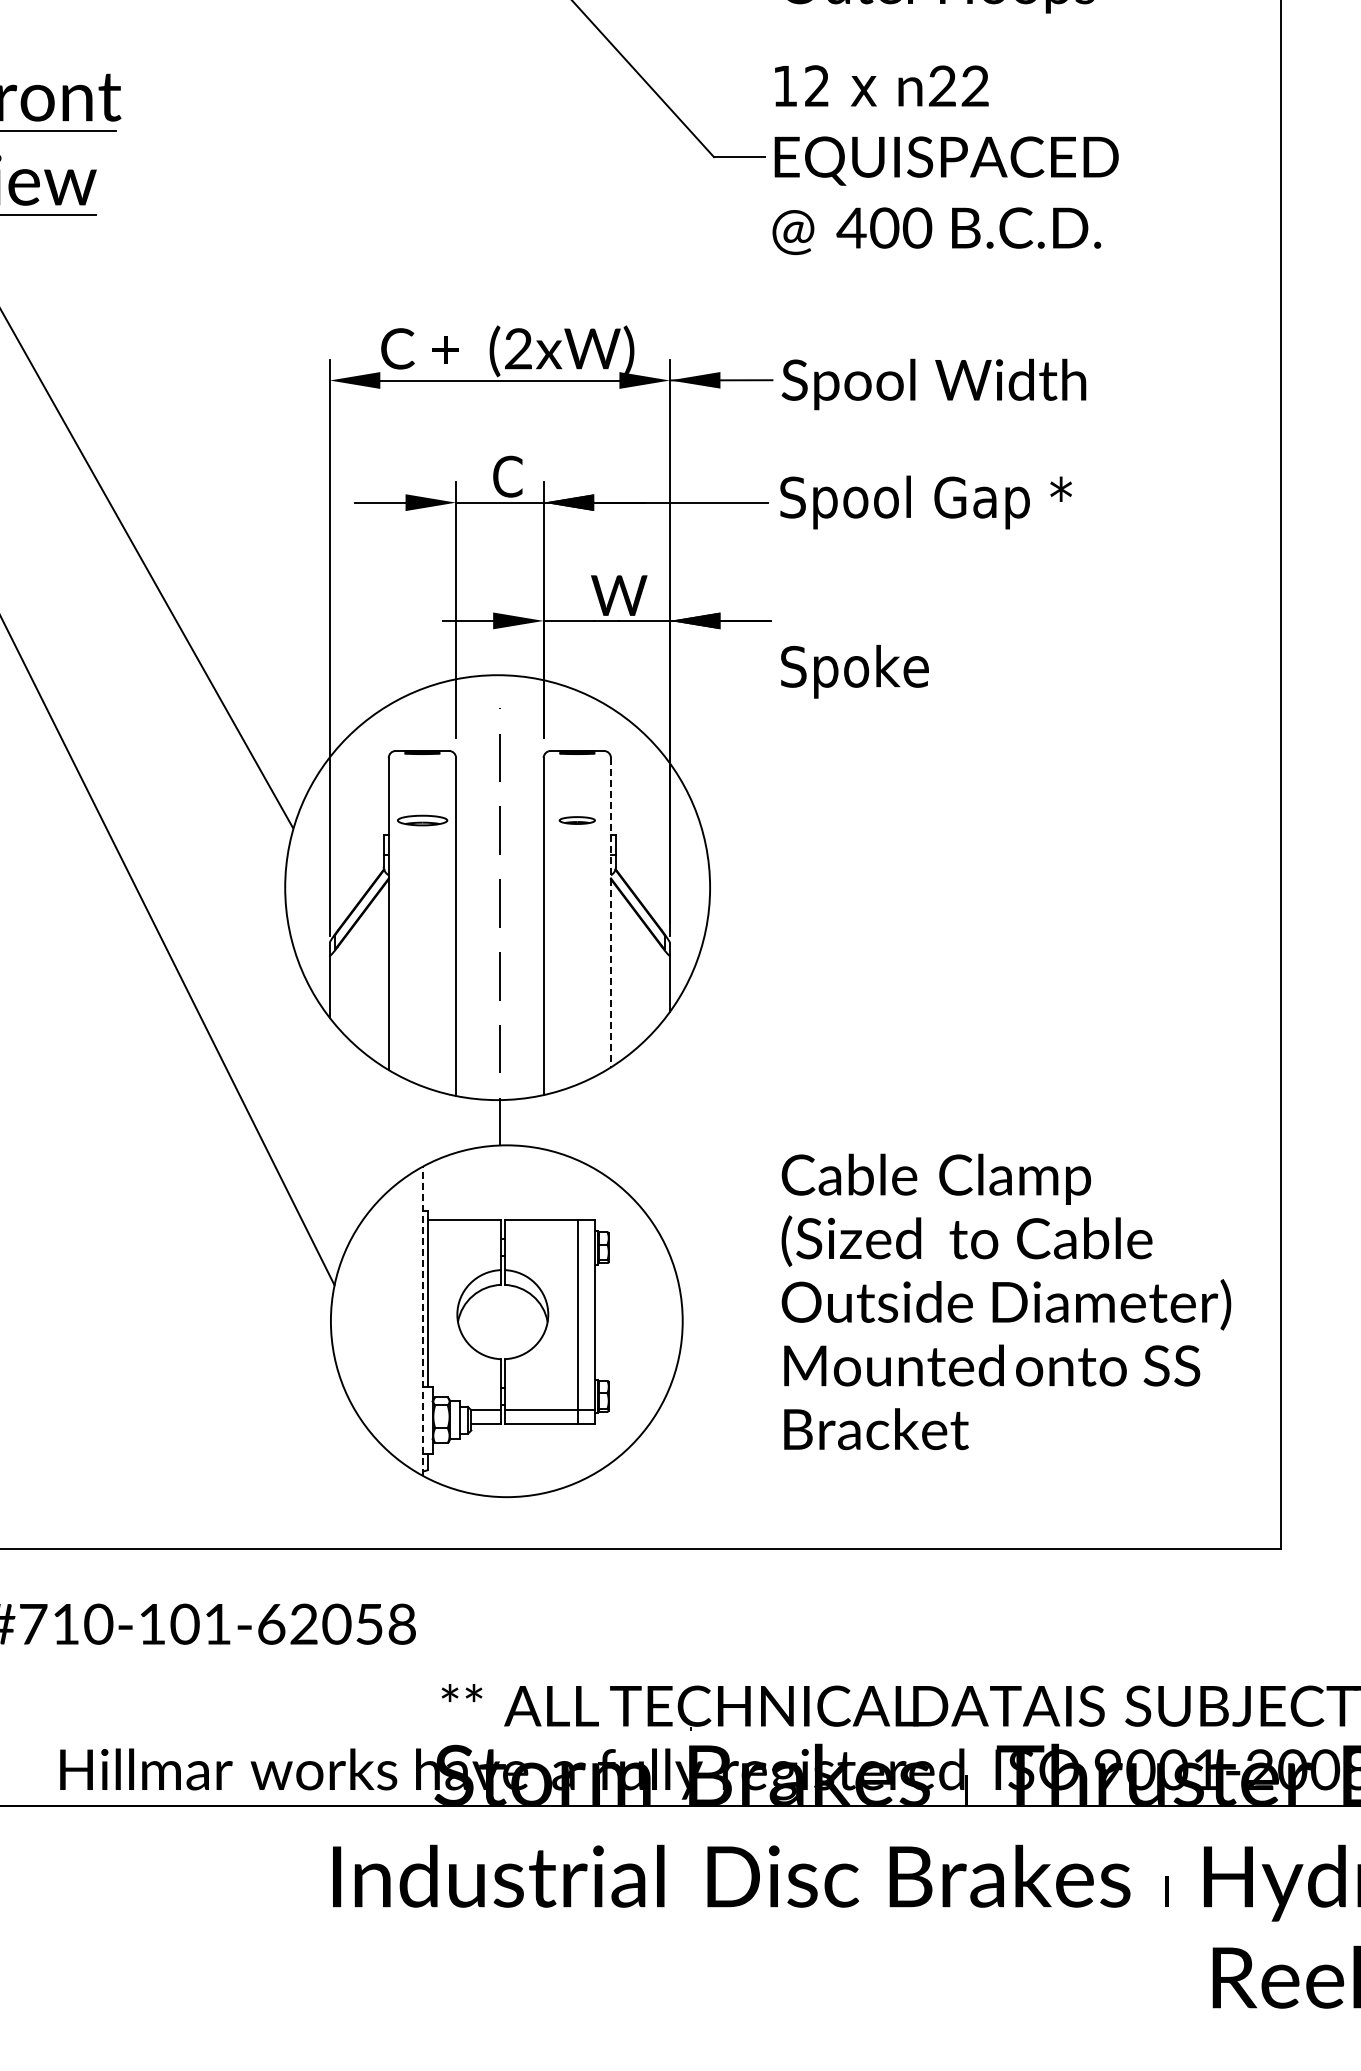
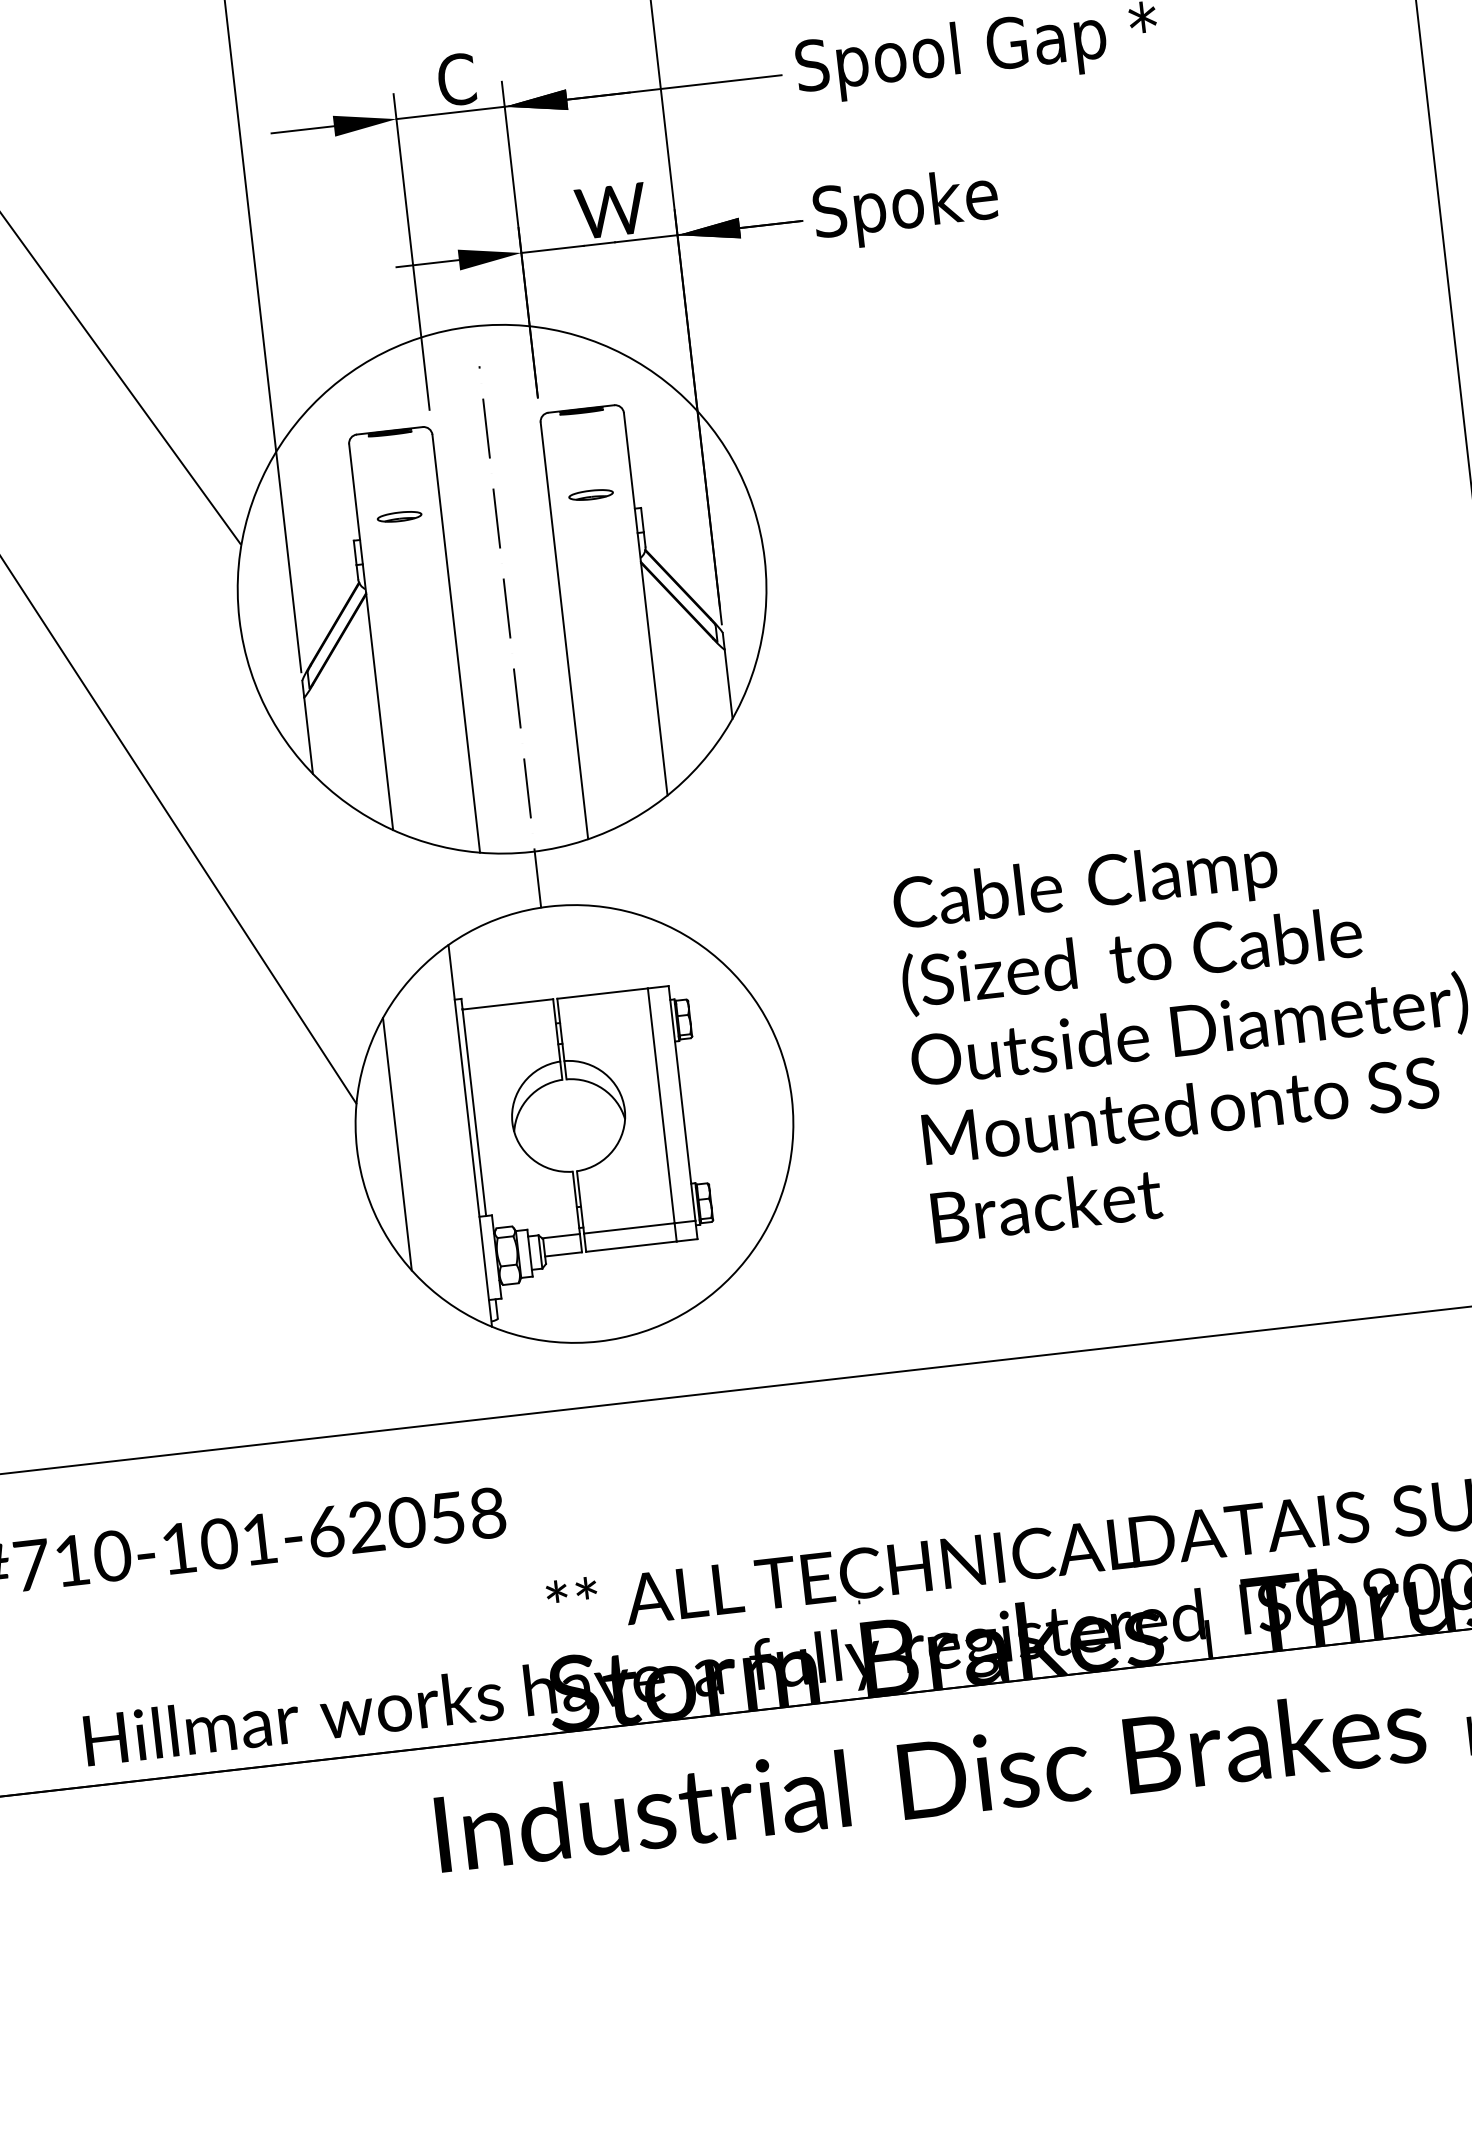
text: (854, 671) -> (905, 208), moved
part: (421, 820) -> (398, 516), size x0.71
line: (611, 912) -> (646, 603), dashed -> solid
line: (422, 1320) -> (470, 1134), dashed -> solid
line: (363, 1321) -> (397, 1144), added

